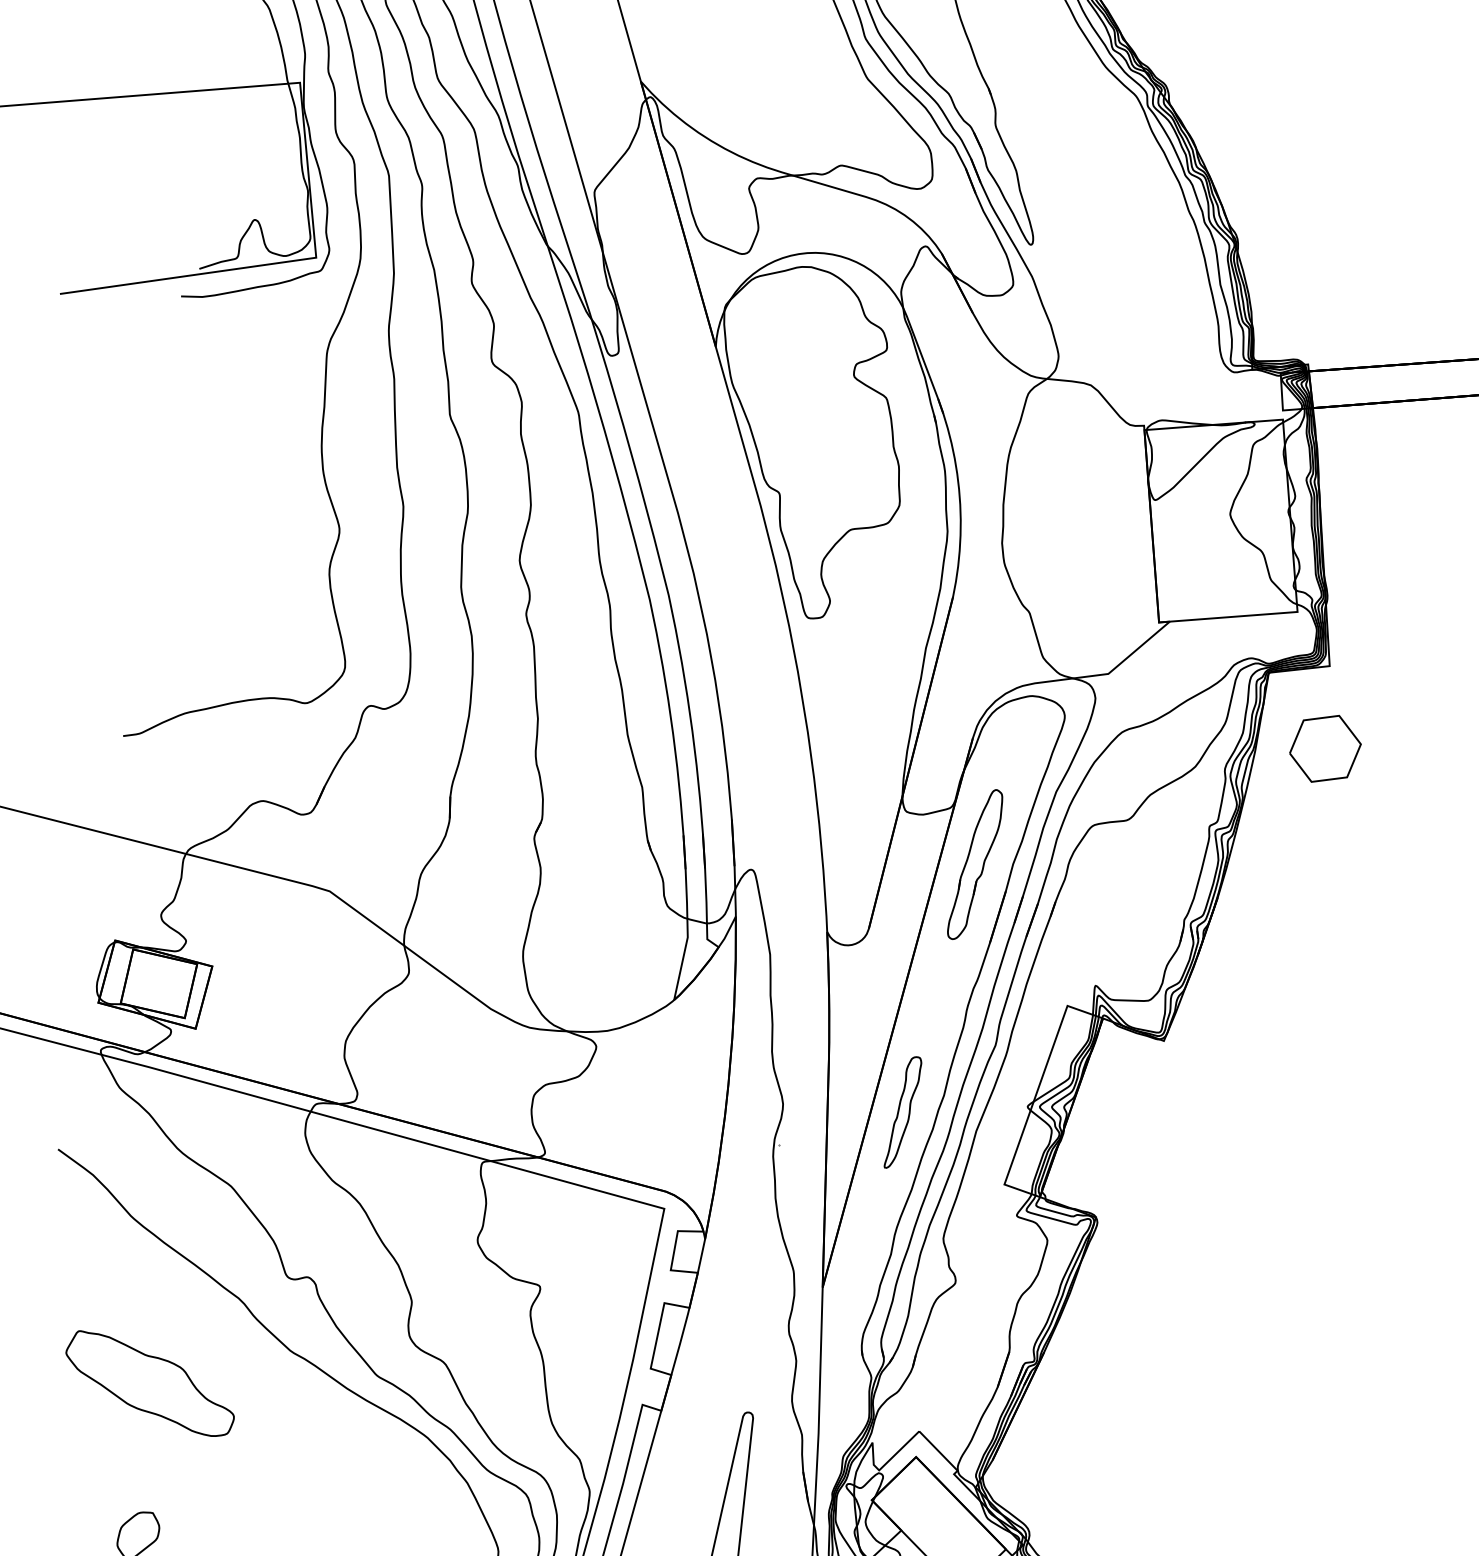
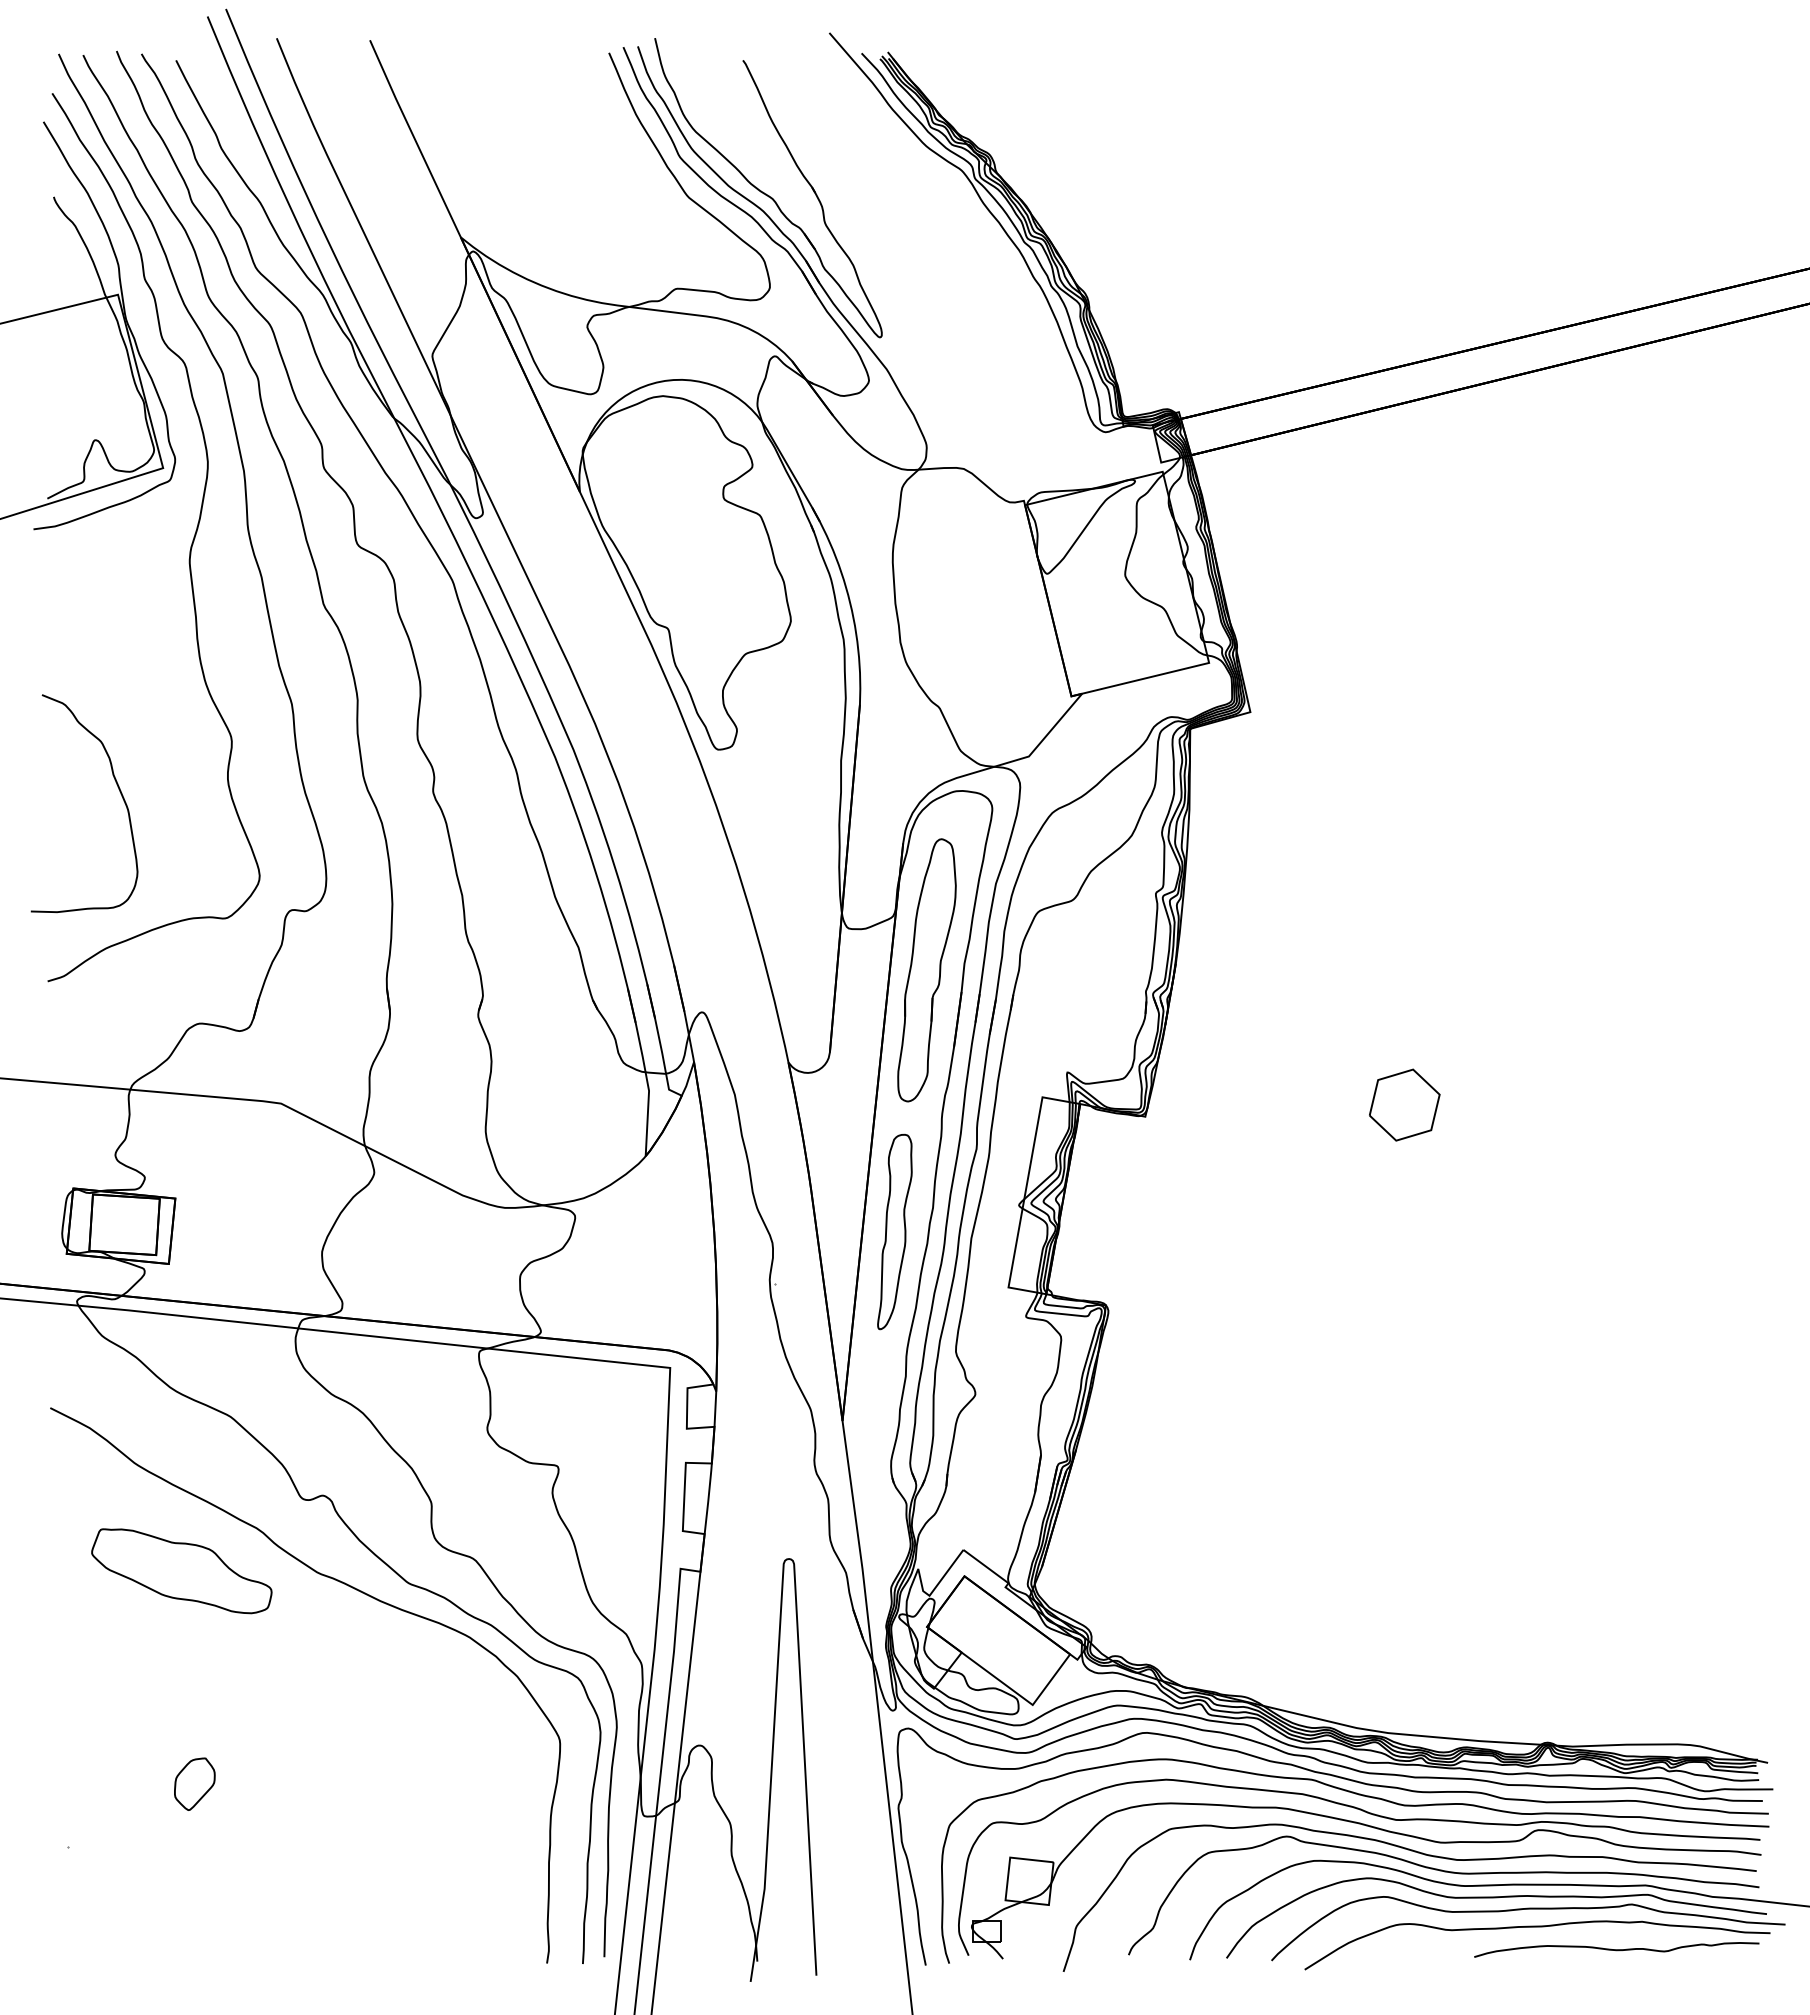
curve: (221, 559) -> (117, 787), added
part: (1325, 748) -> (1404, 1104), moved
part: (975, 864) -> (926, 970), size x1.67
part: (903, 1112) -> (894, 1231), size x1.67
part: (149, 1384) -> (181, 1571), moved

